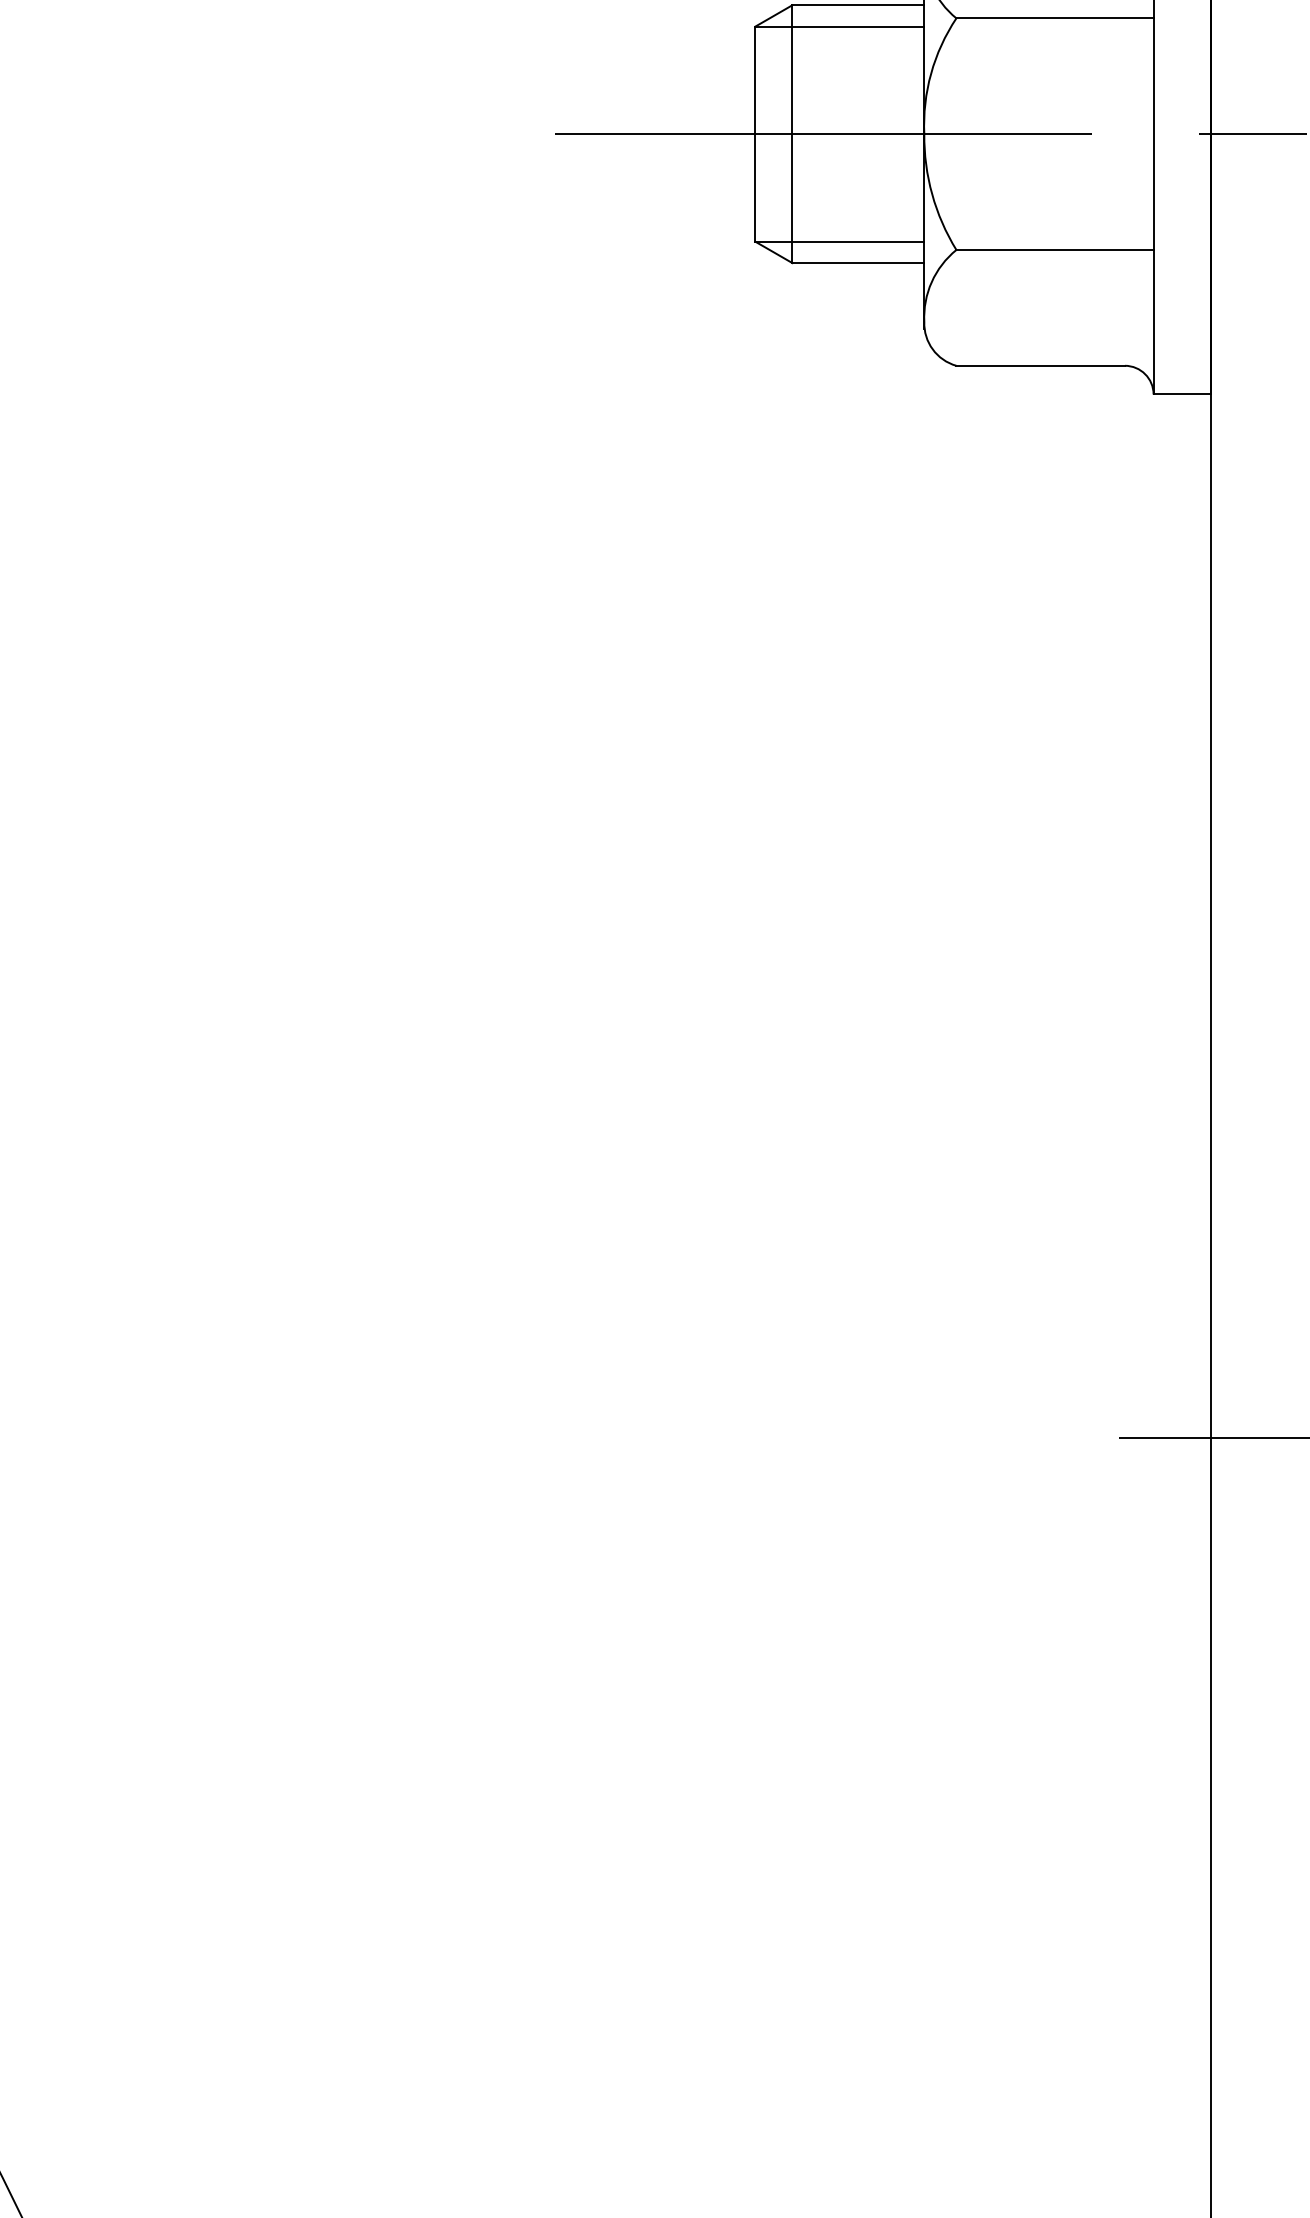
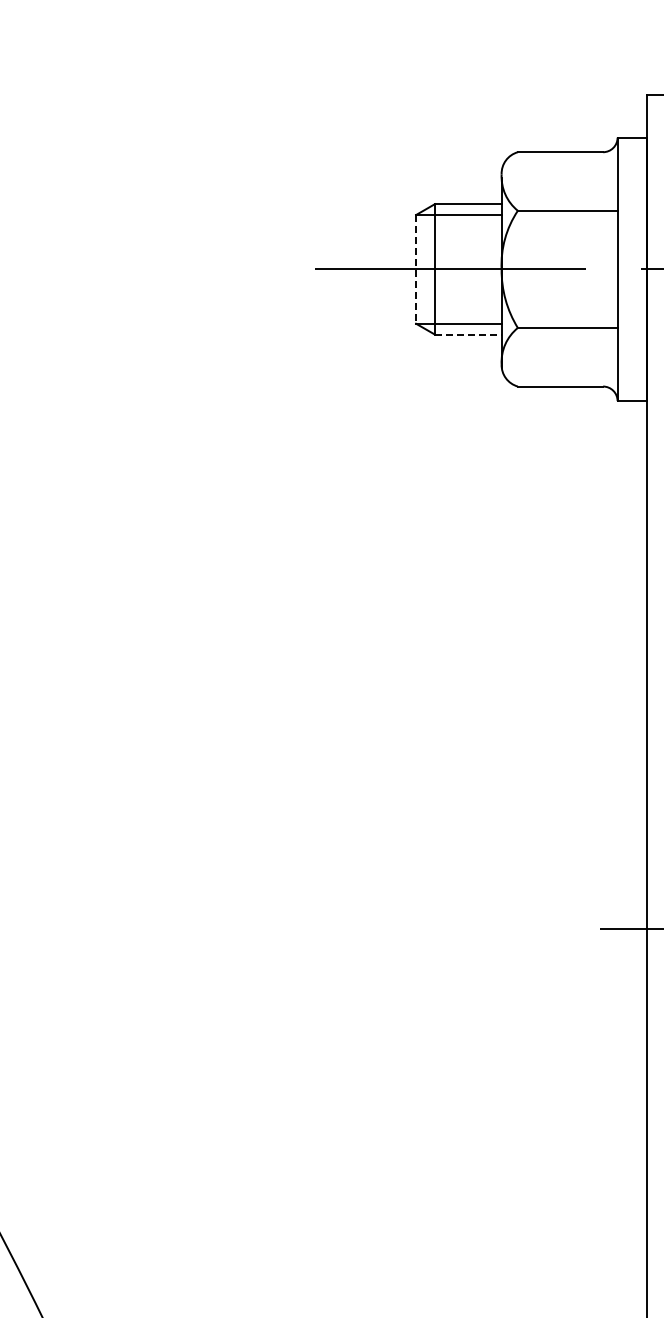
line: (756, 134) -> (416, 269), solid -> dashed
line: (858, 262) -> (468, 334), solid -> dashed

